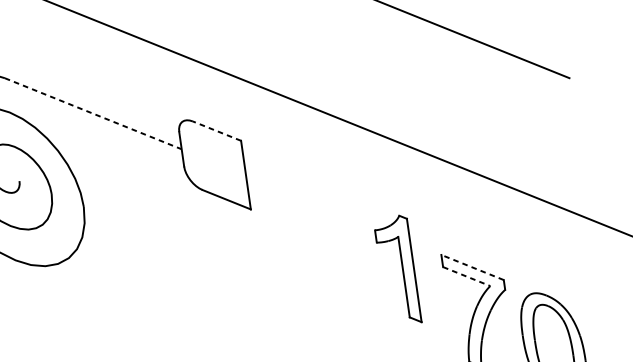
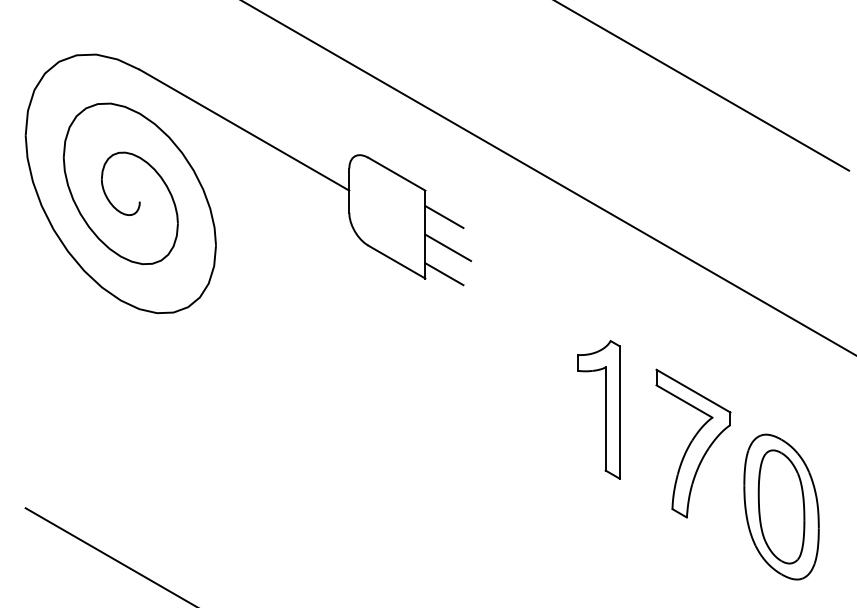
line: (93, 113) -> (244, 130), dashed -> solid
line: (216, 131) -> (396, 174), dashed -> solid
line: (258, 159) -> (444, 217), added
line: (265, 182) -> (448, 247), added
line: (265, 204) -> (444, 274), added
line: (472, 267) -> (693, 391), dashed -> solid
part: (402, 269) -> (605, 409), moved
line: (466, 276) -> (684, 401), dashed -> solid

